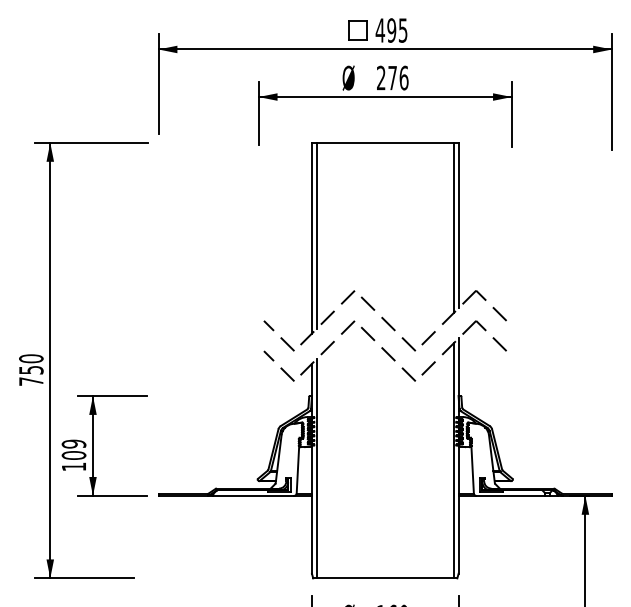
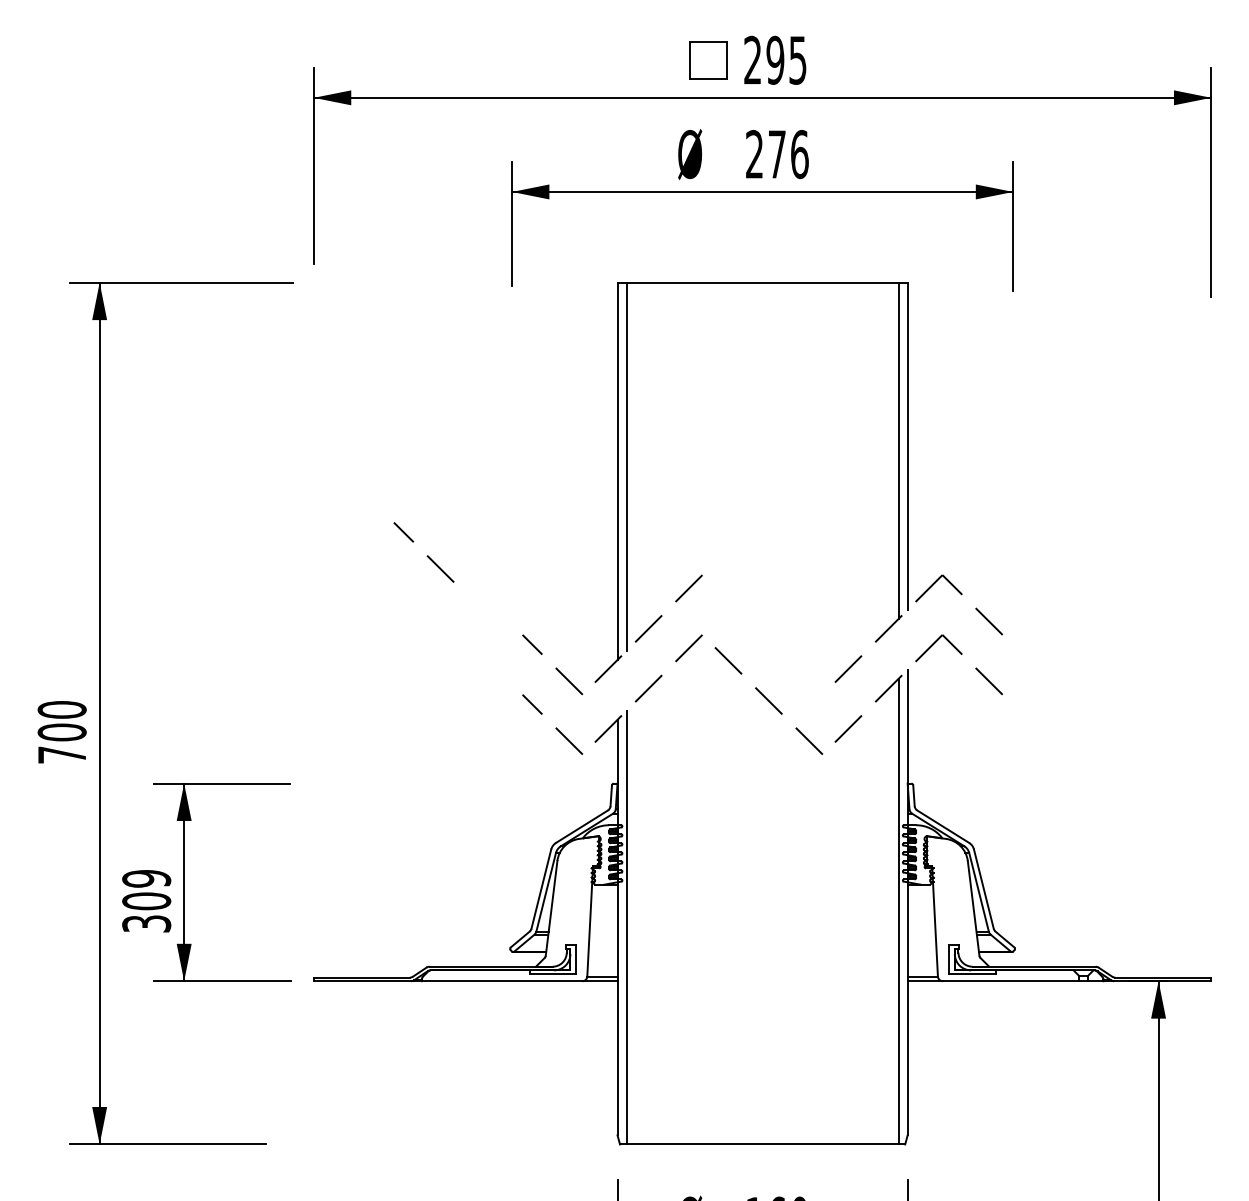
text: (380, 30) -> (753, 60), 495 -> 295
line: (216, 280) -> (428, 554), added
line: (388, 323) -> (768, 640), removed
text: (31, 369) -> (62, 731), 750 -> 700
text: (73, 466) -> (145, 923), 109 -> 309

